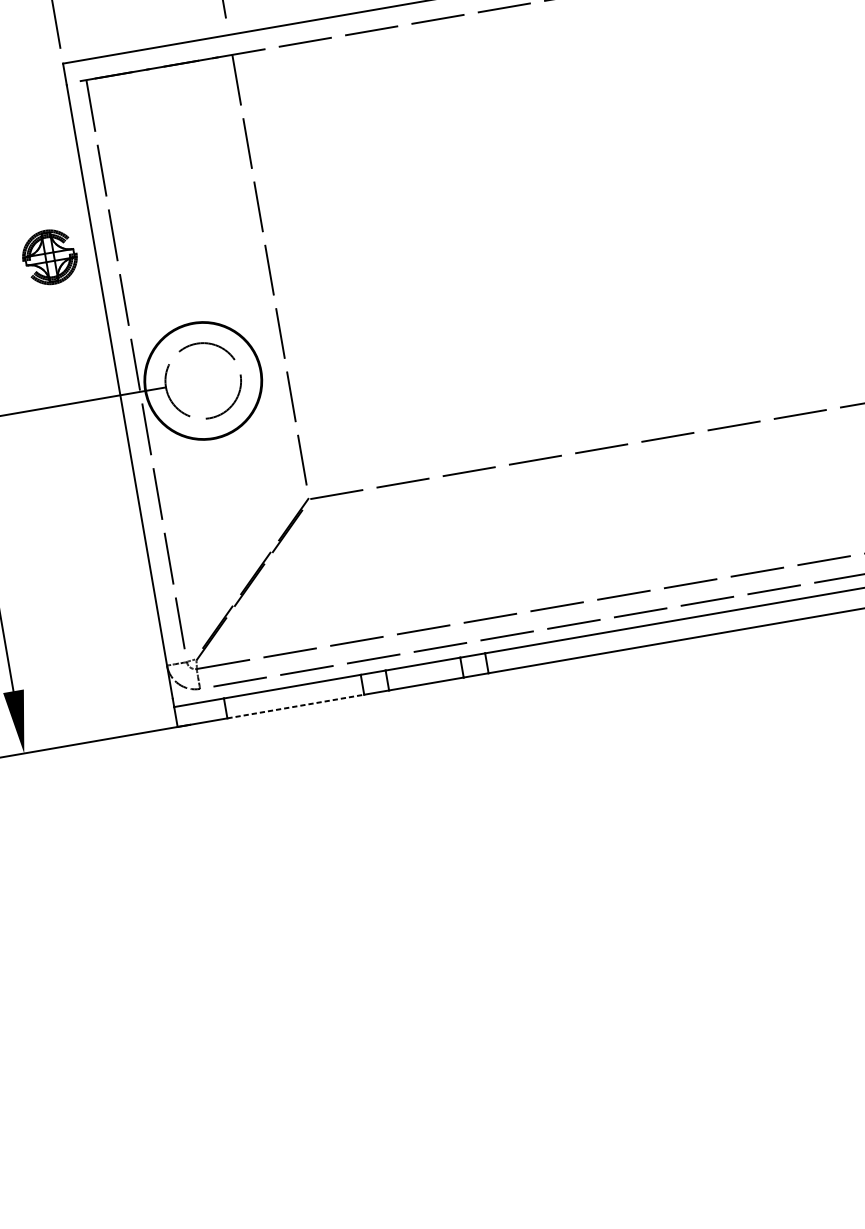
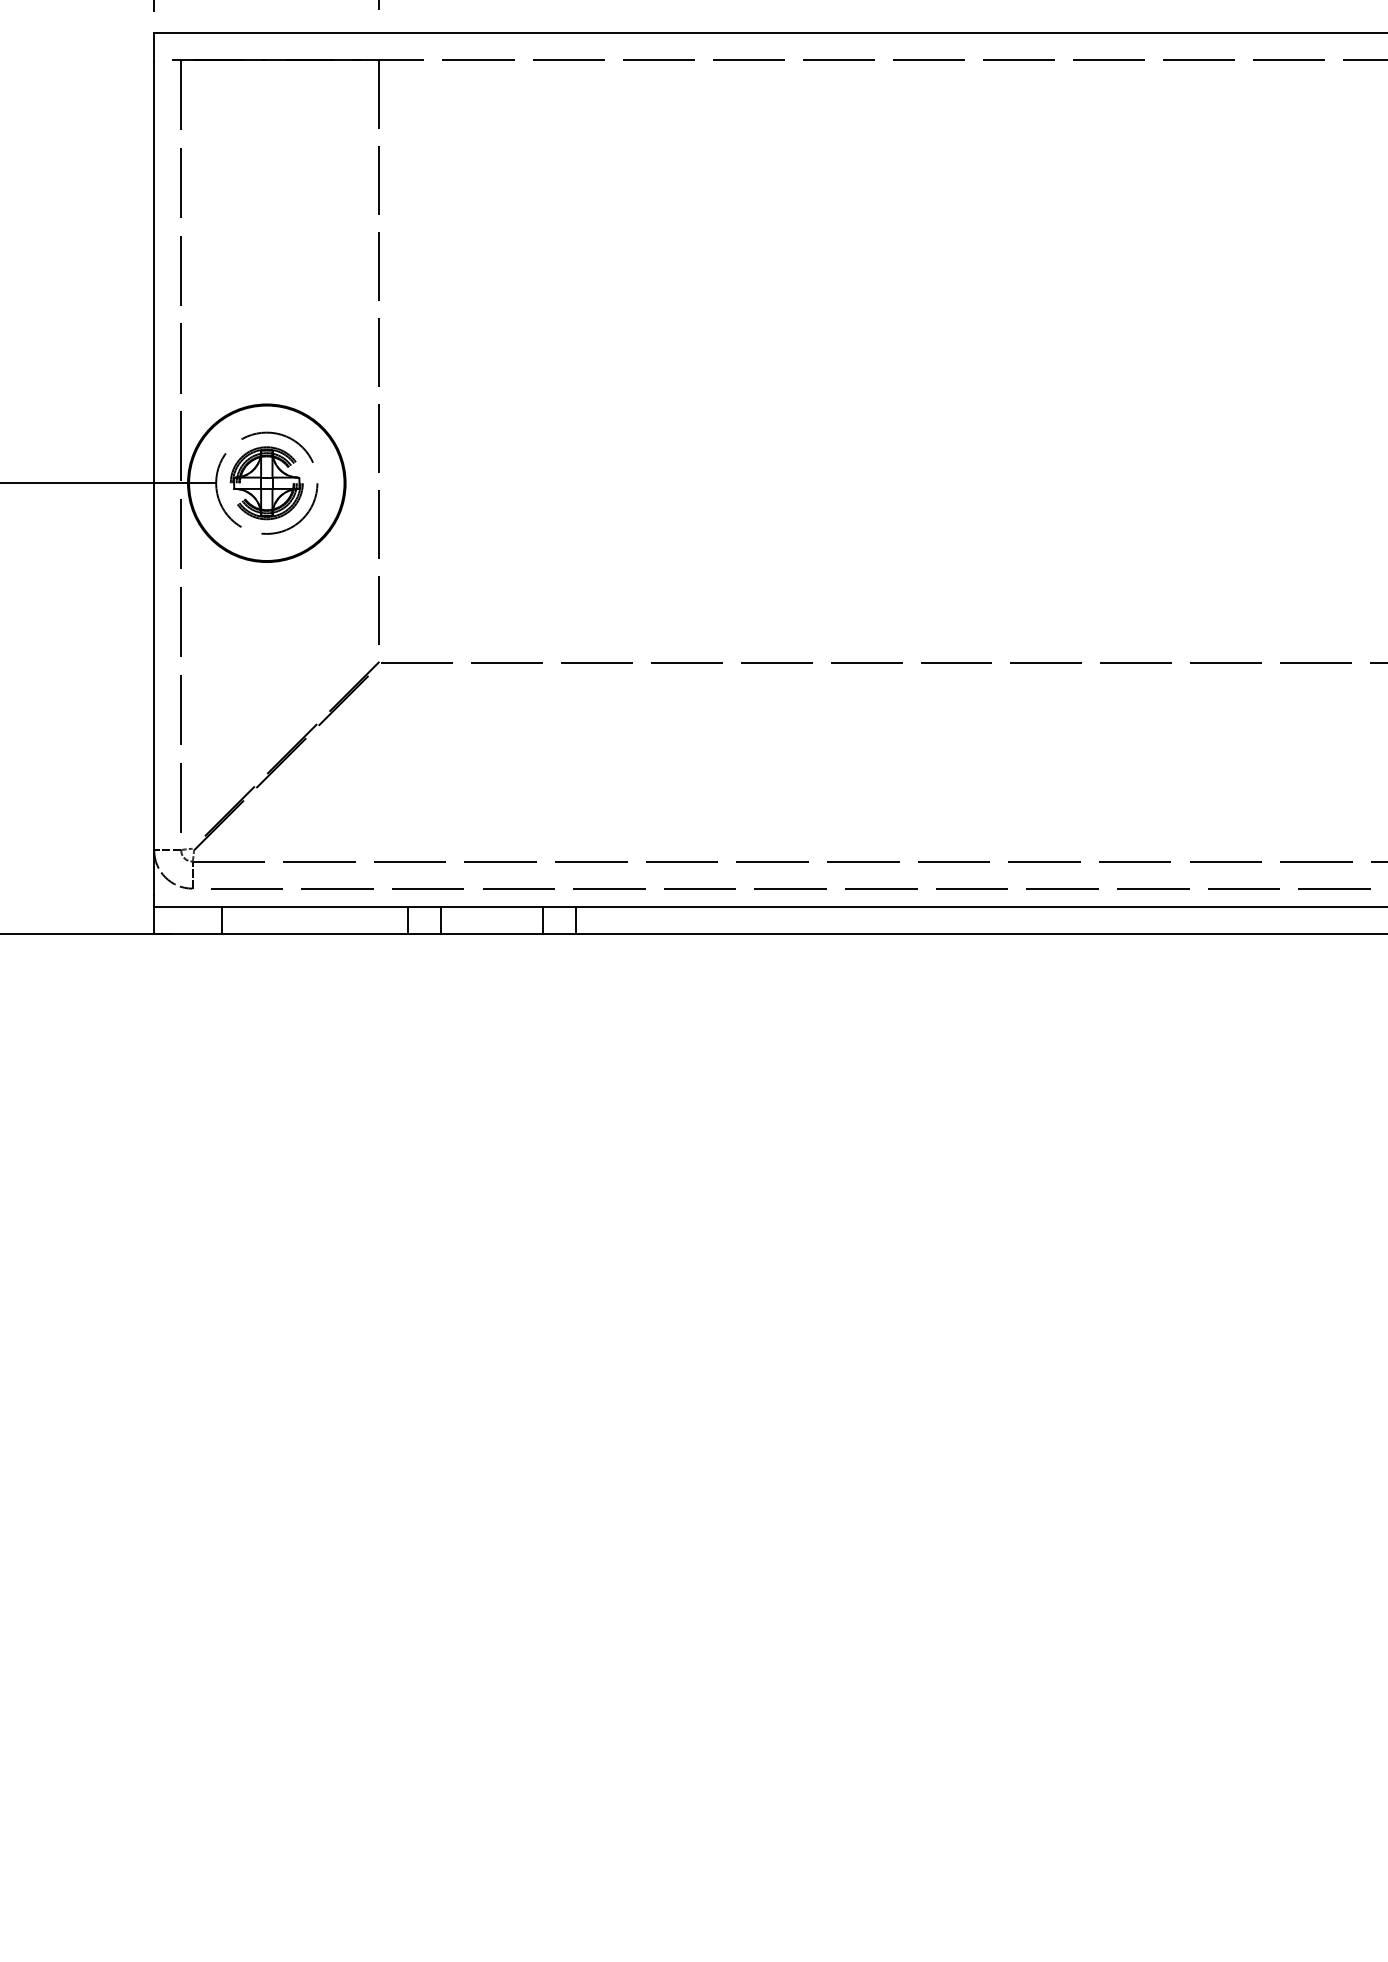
part: (49, 257) -> (266, 483), moved
line: (295, 706) -> (314, 933), dashed -> solid

